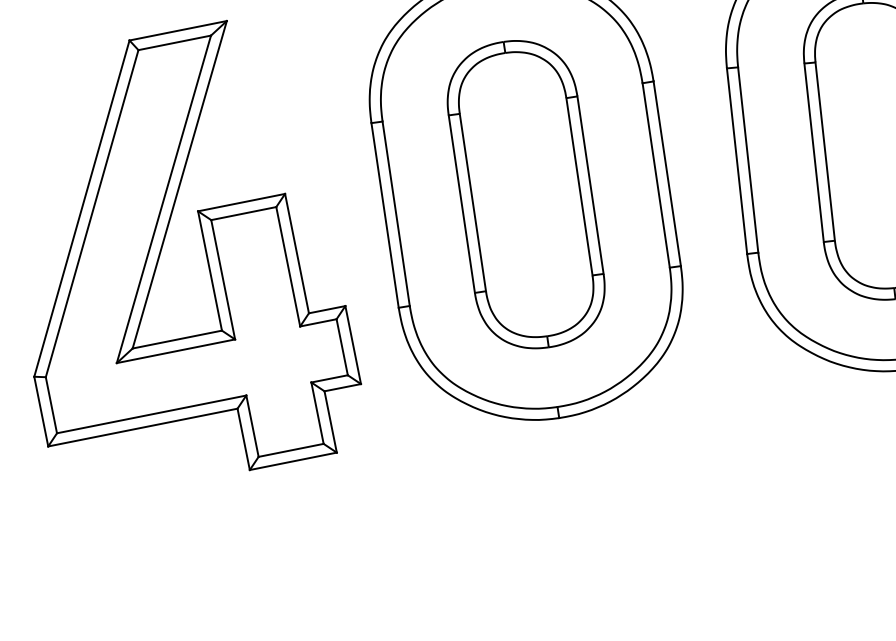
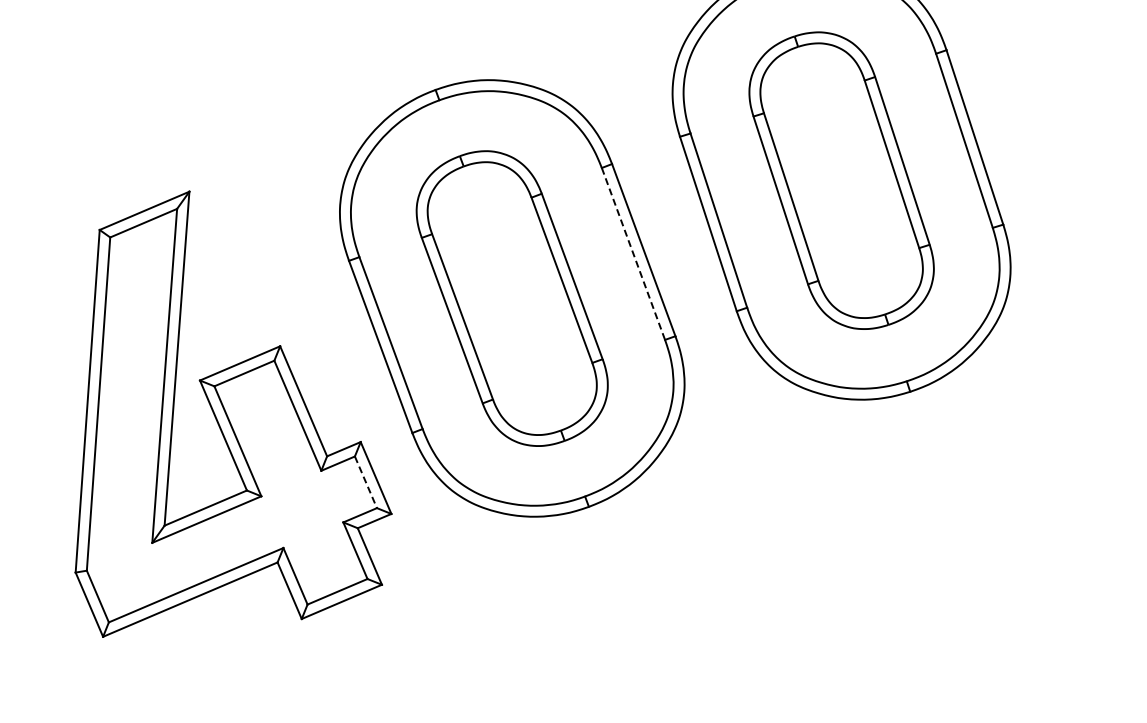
line: (656, 174) -> (633, 253), solid -> dashed
line: (342, 347) -> (366, 482), solid -> dashed

